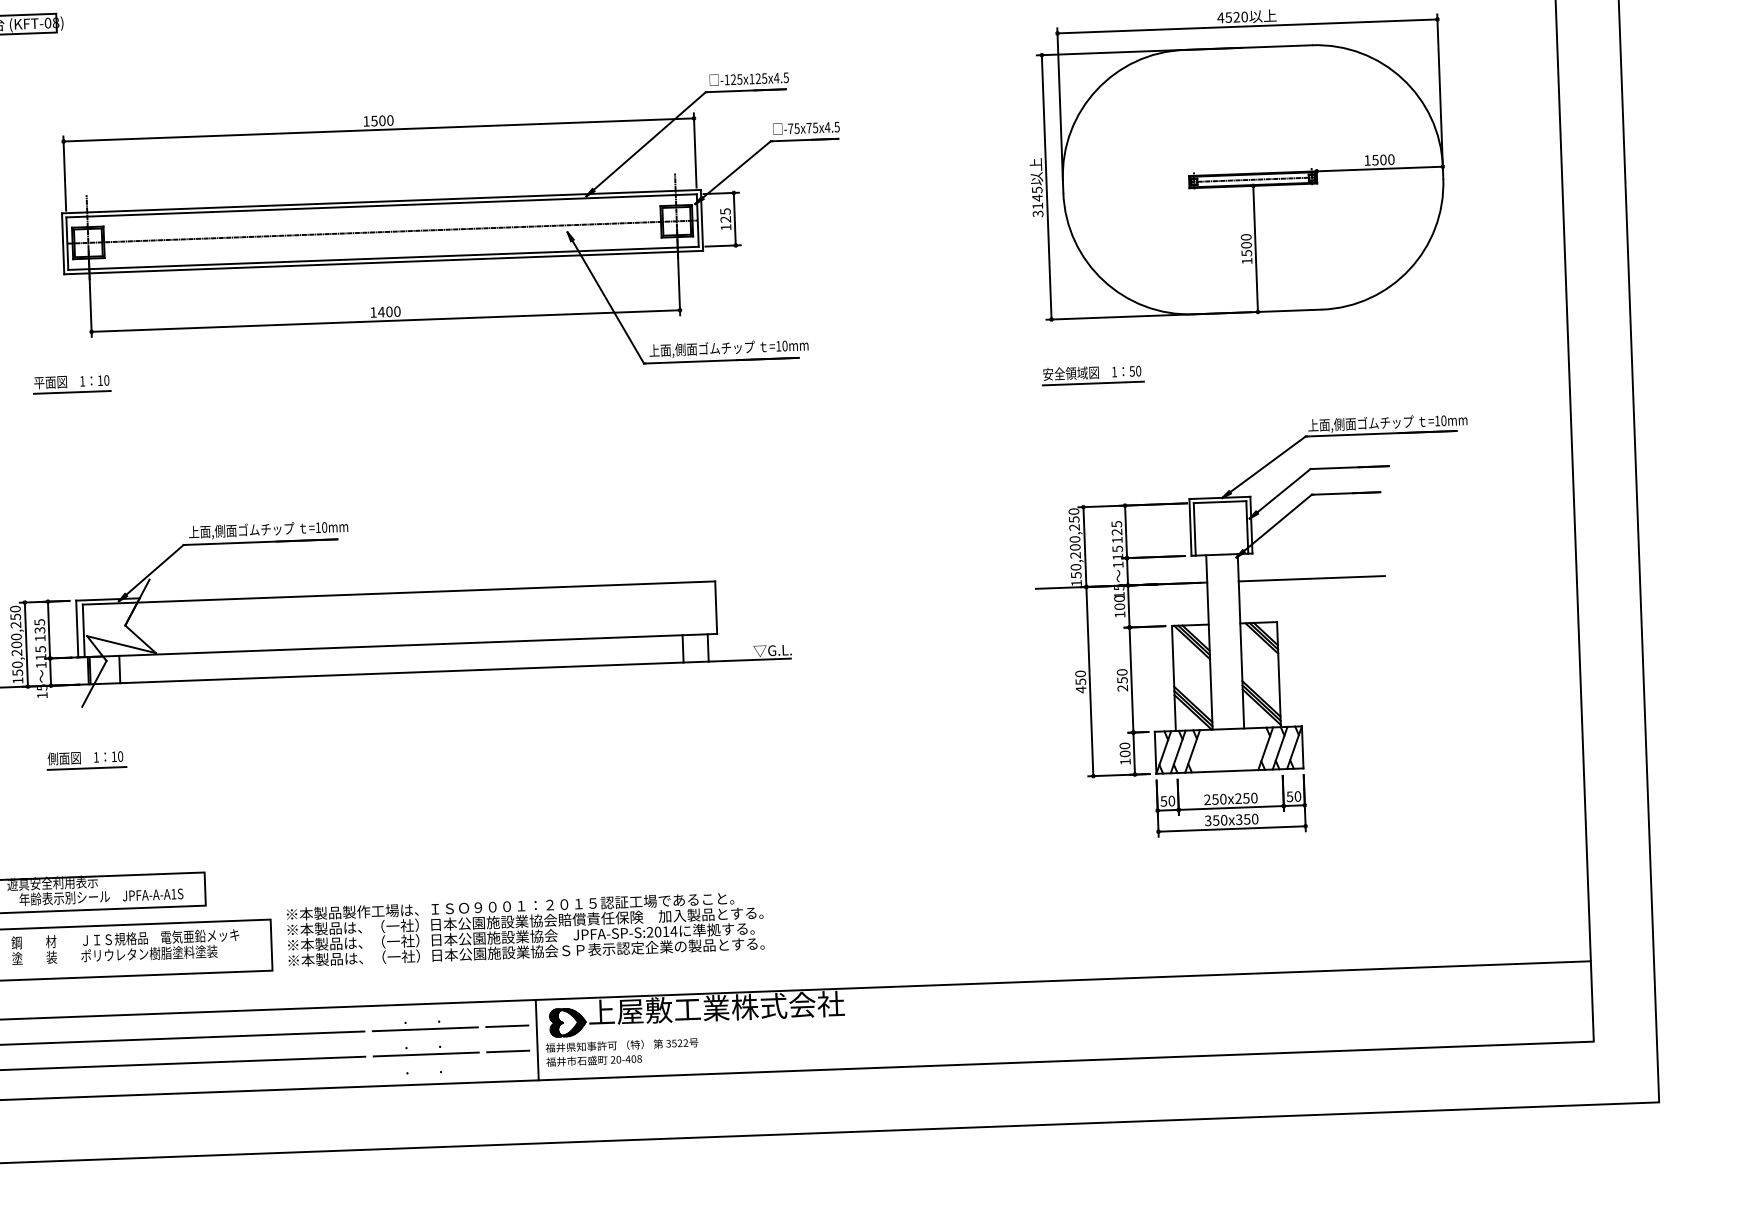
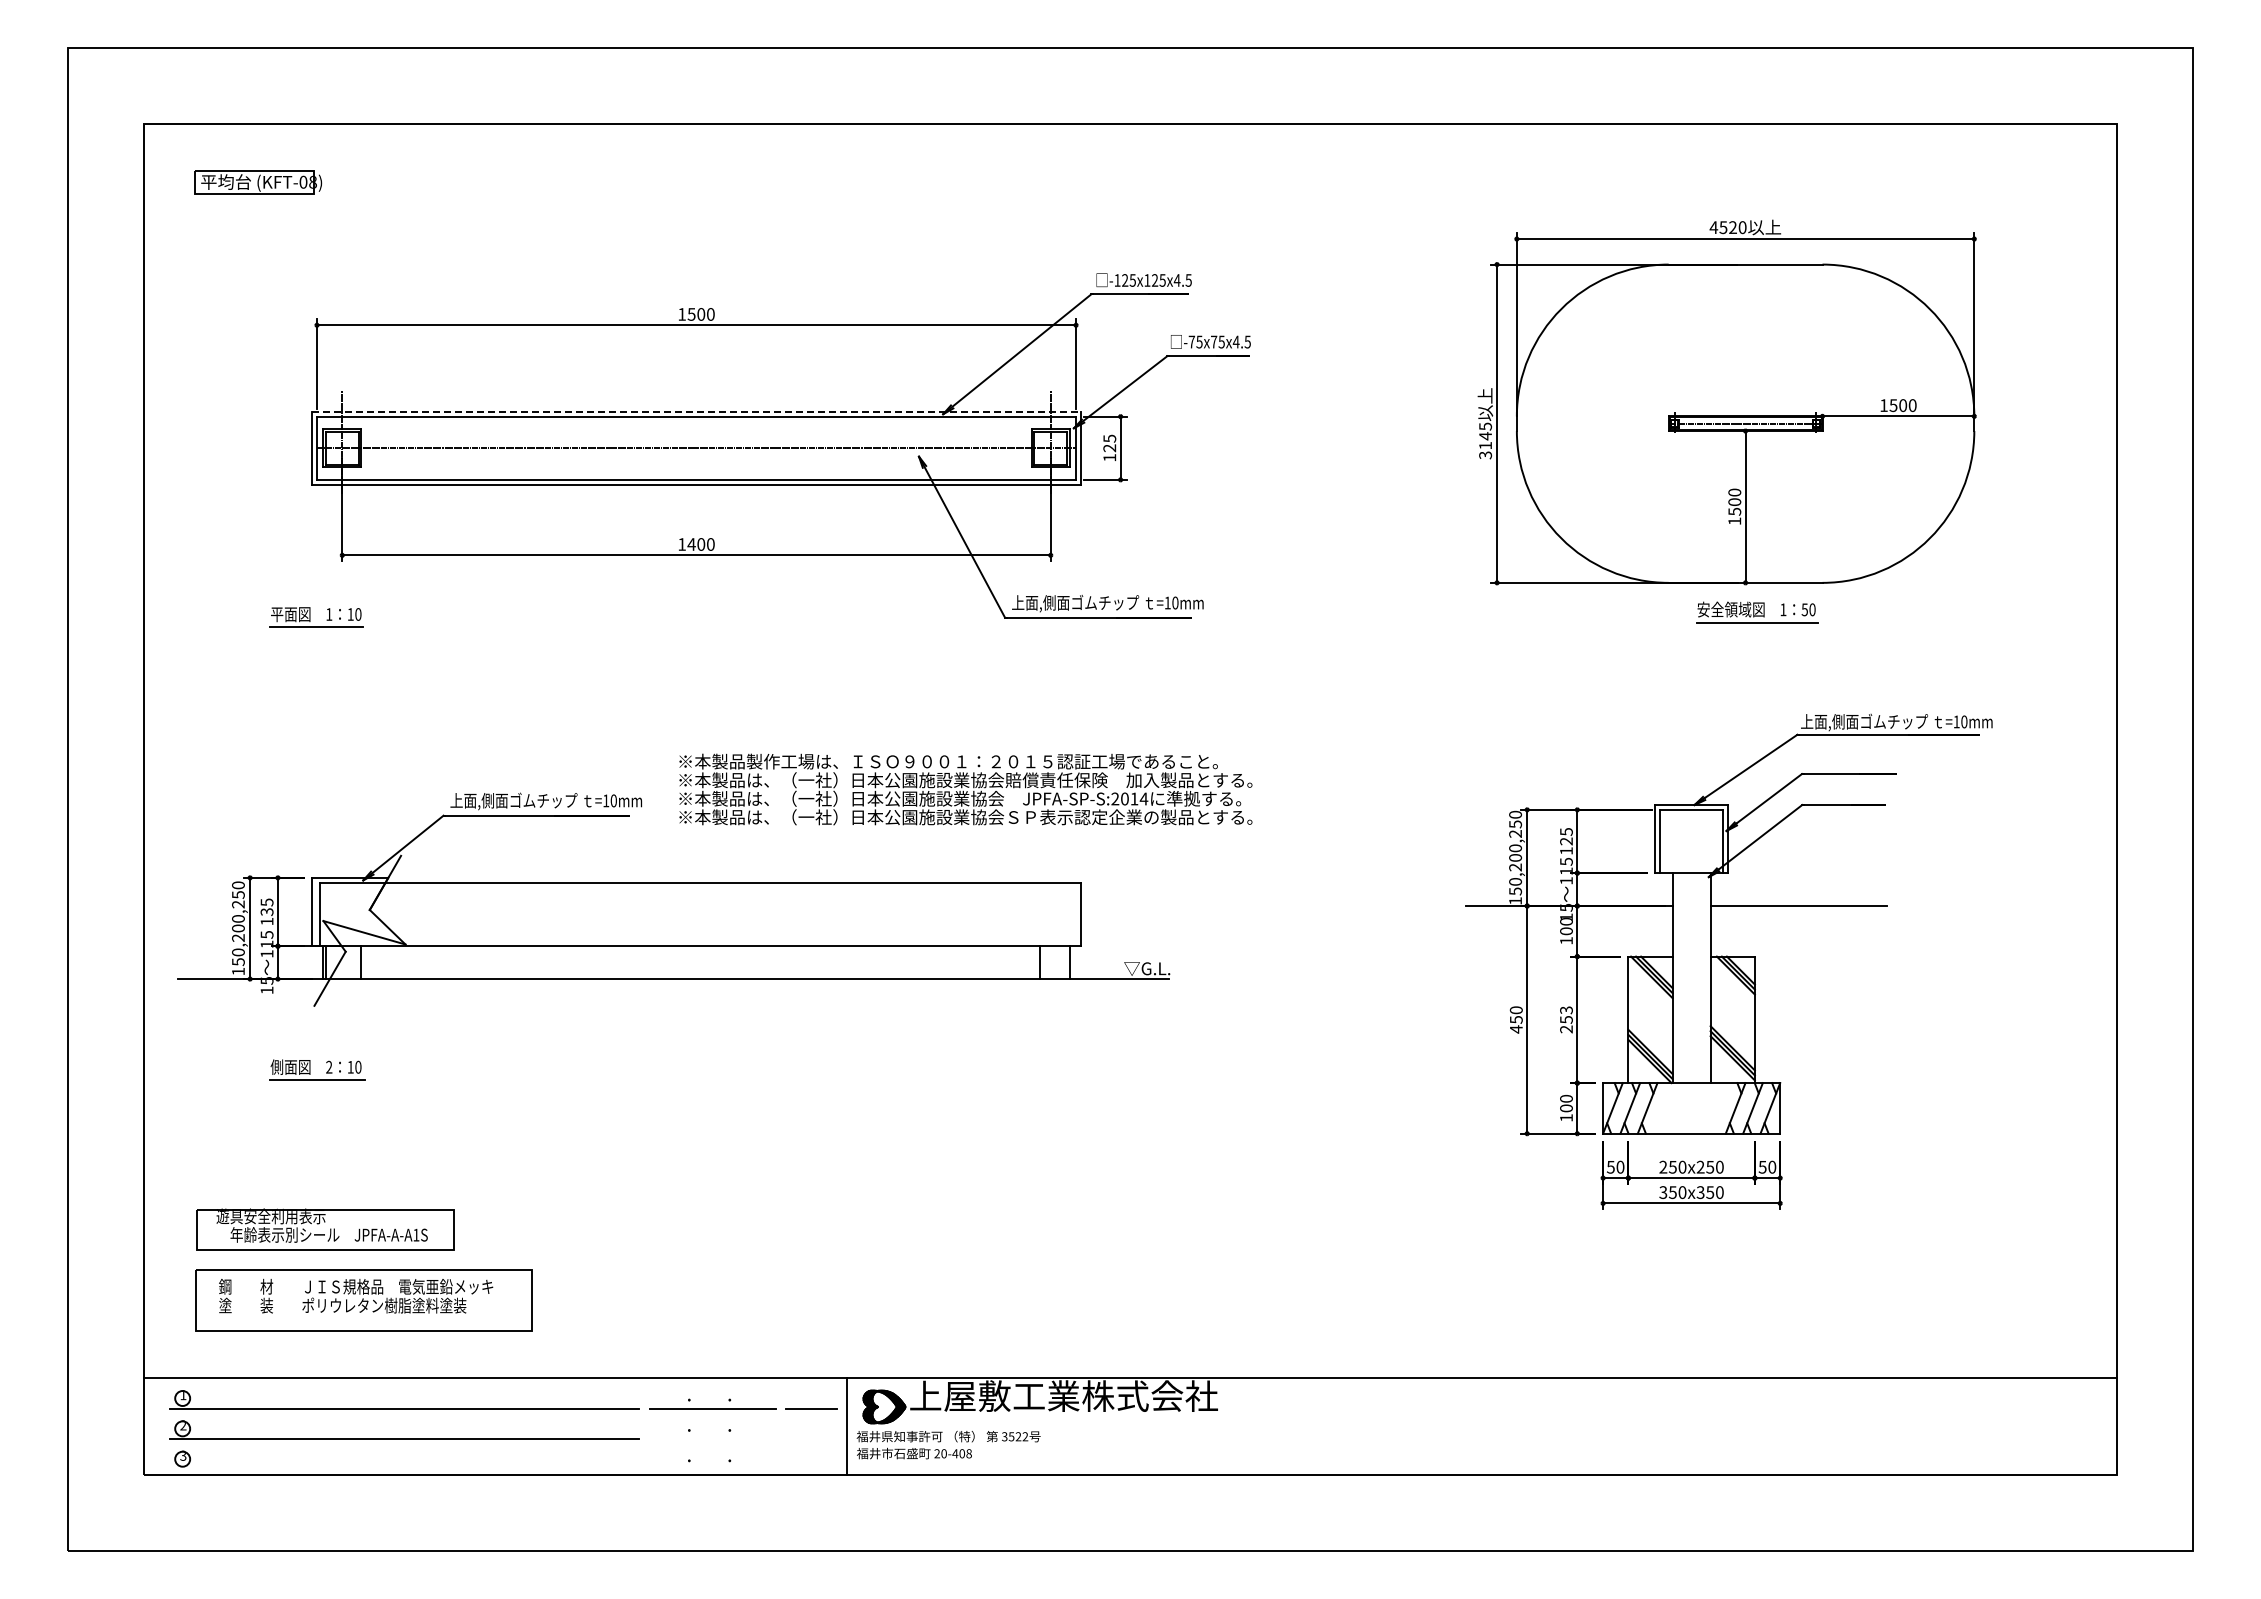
line: (381, 201) -> (696, 411), solid -> dashed
part: (1093, 375) -> (1757, 612), moved
text: (1122, 672) -> (1566, 1010), 250 -> 253
text: (96, 756) -> (329, 1066), 1 -> 2
text: (525, 929) -> (965, 789), moved
line: (508, 1051) -> (811, 1439), removed
line: (426, 1054) -> (712, 1439), removed

